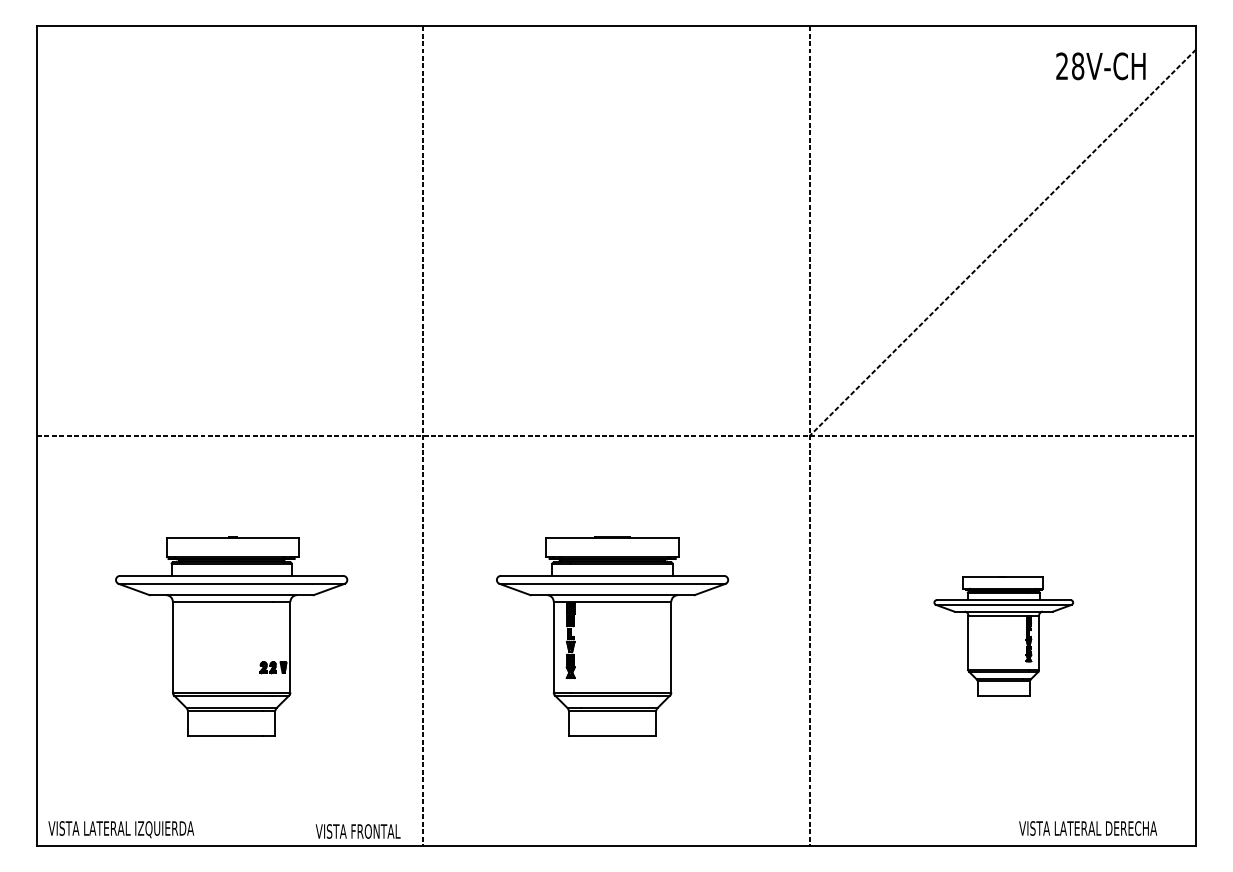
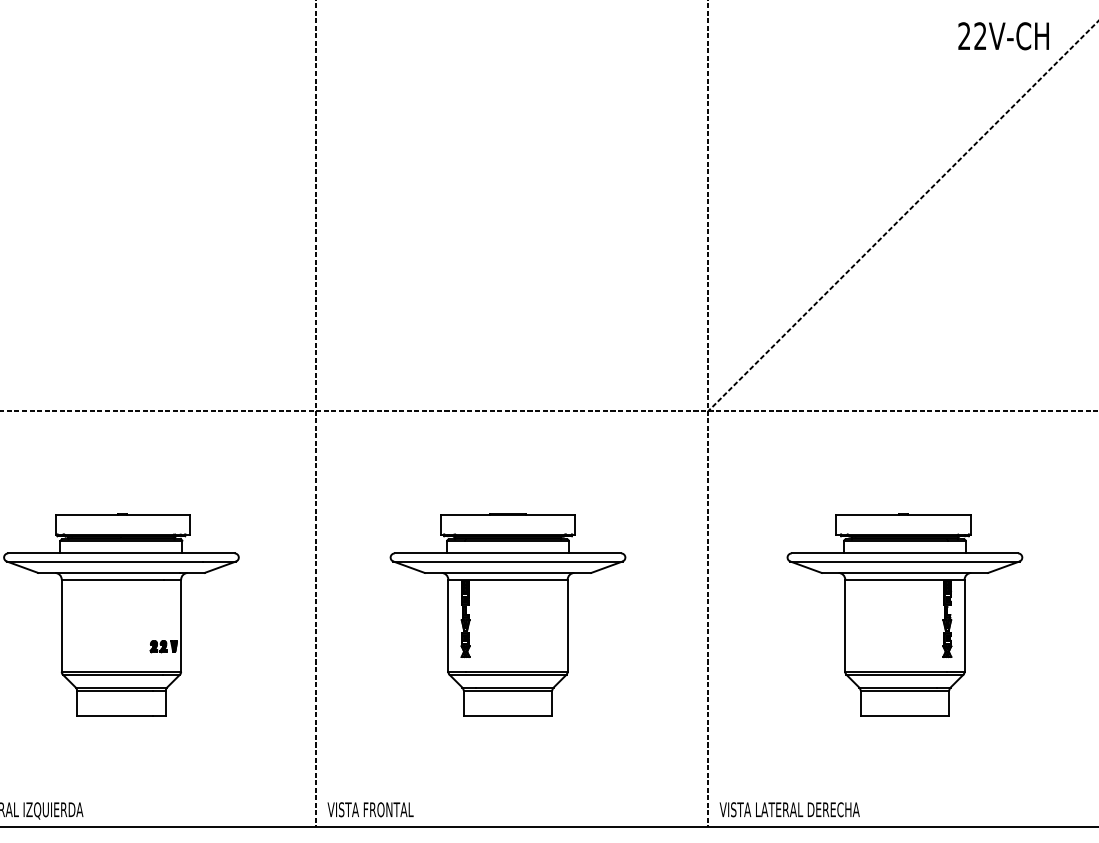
text: (1078, 66) -> (980, 36), 28V-CH -> 22V-CH
part: (1003, 636) -> (904, 614), size x1.67
text: (1088, 828) -> (790, 809), moved
text: (357, 831) -> (369, 809), moved

